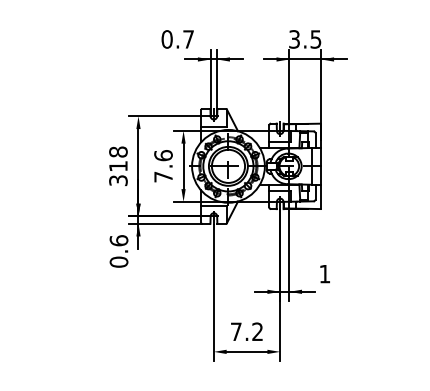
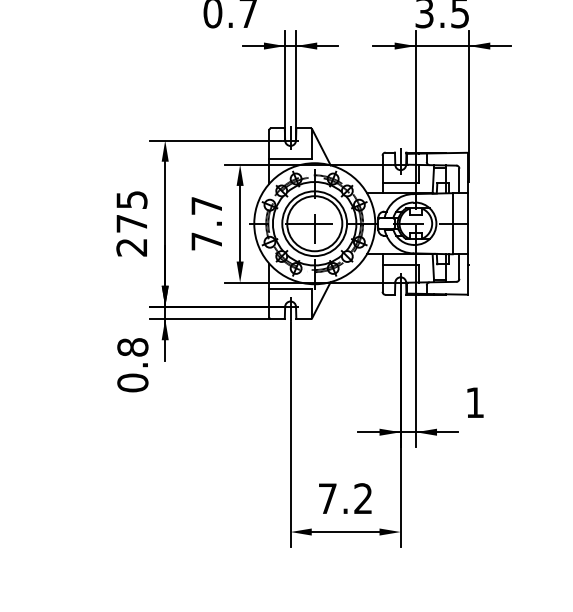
text: (163, 155) -> (206, 205), 7.6 -> 7.7
text: (118, 165) -> (132, 222), 318 -> 275
text: (118, 240) -> (132, 346), 0.6 -> 0.8

